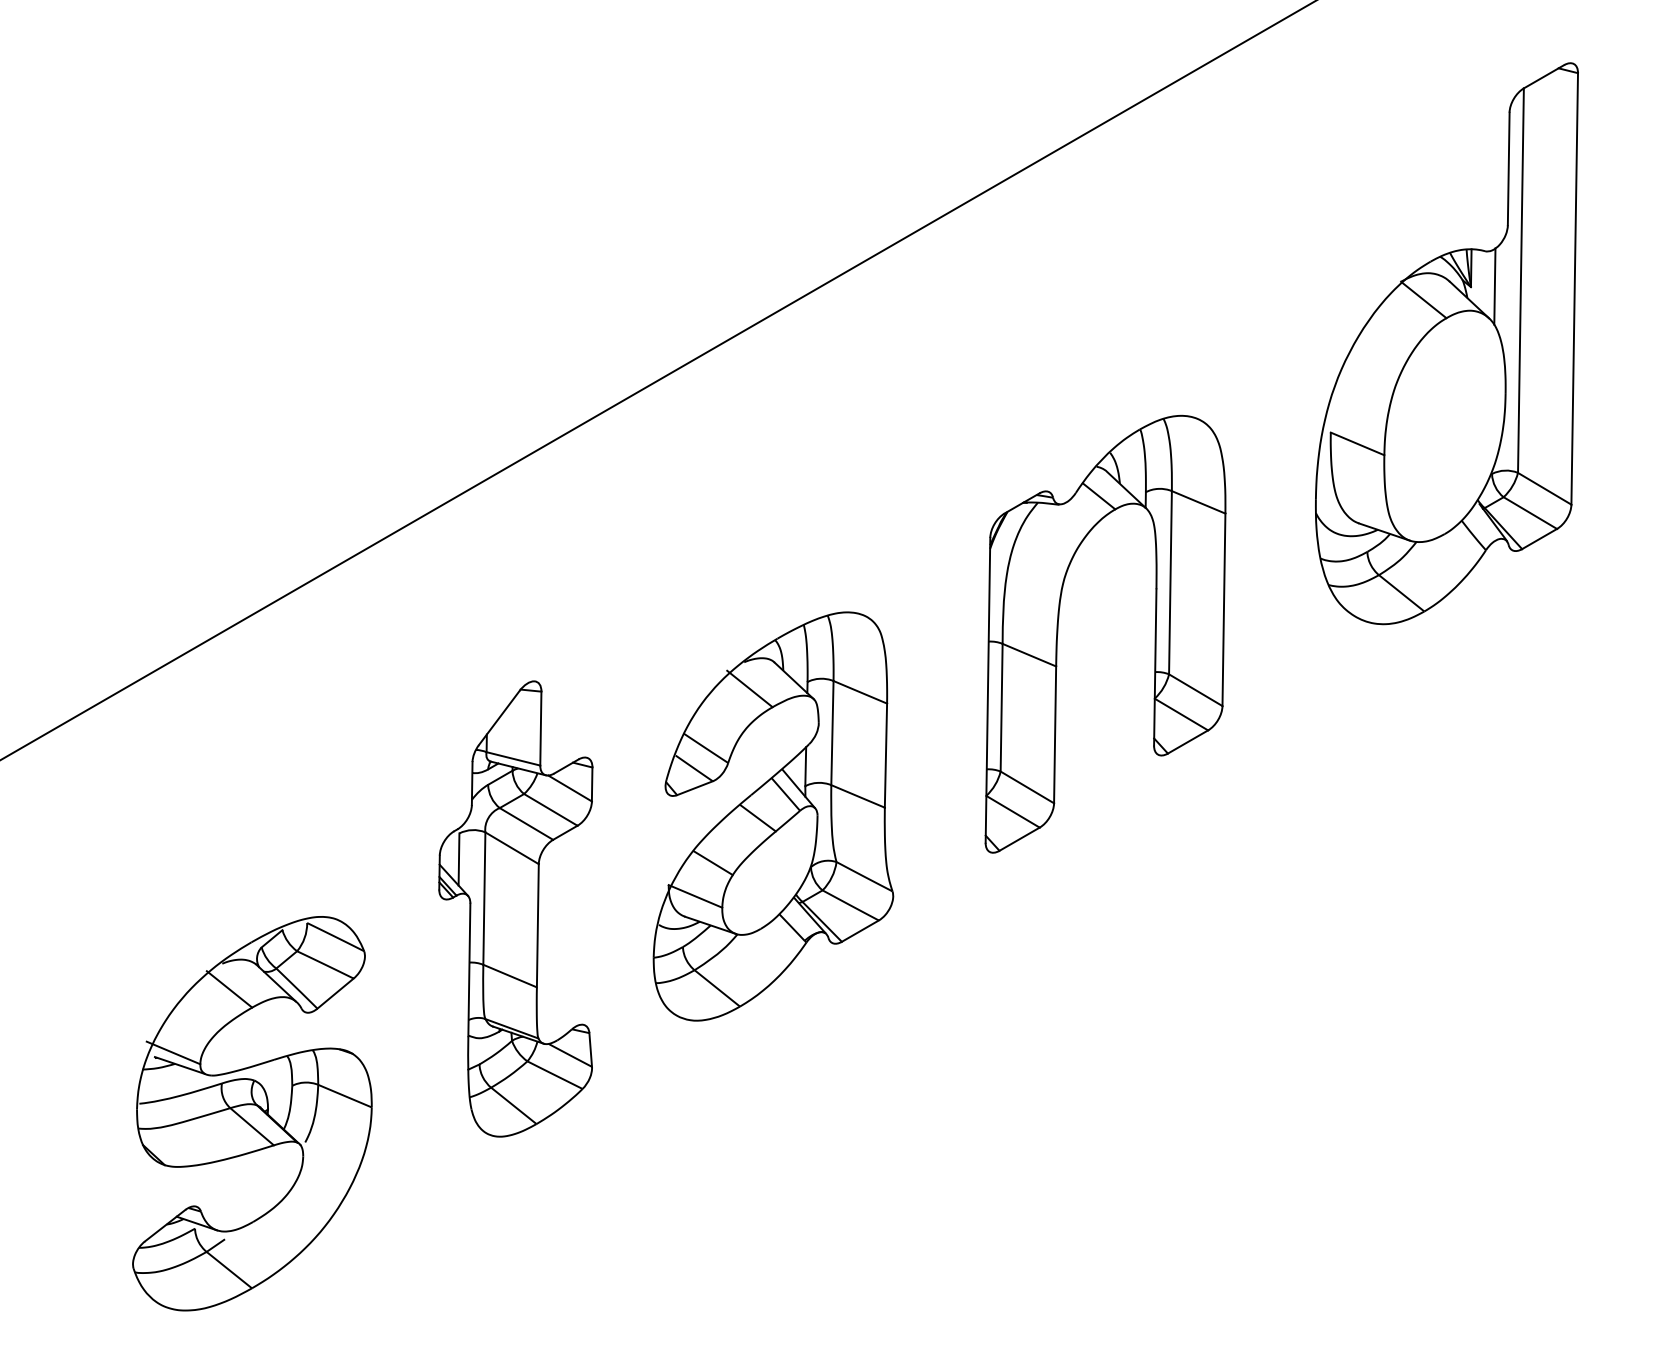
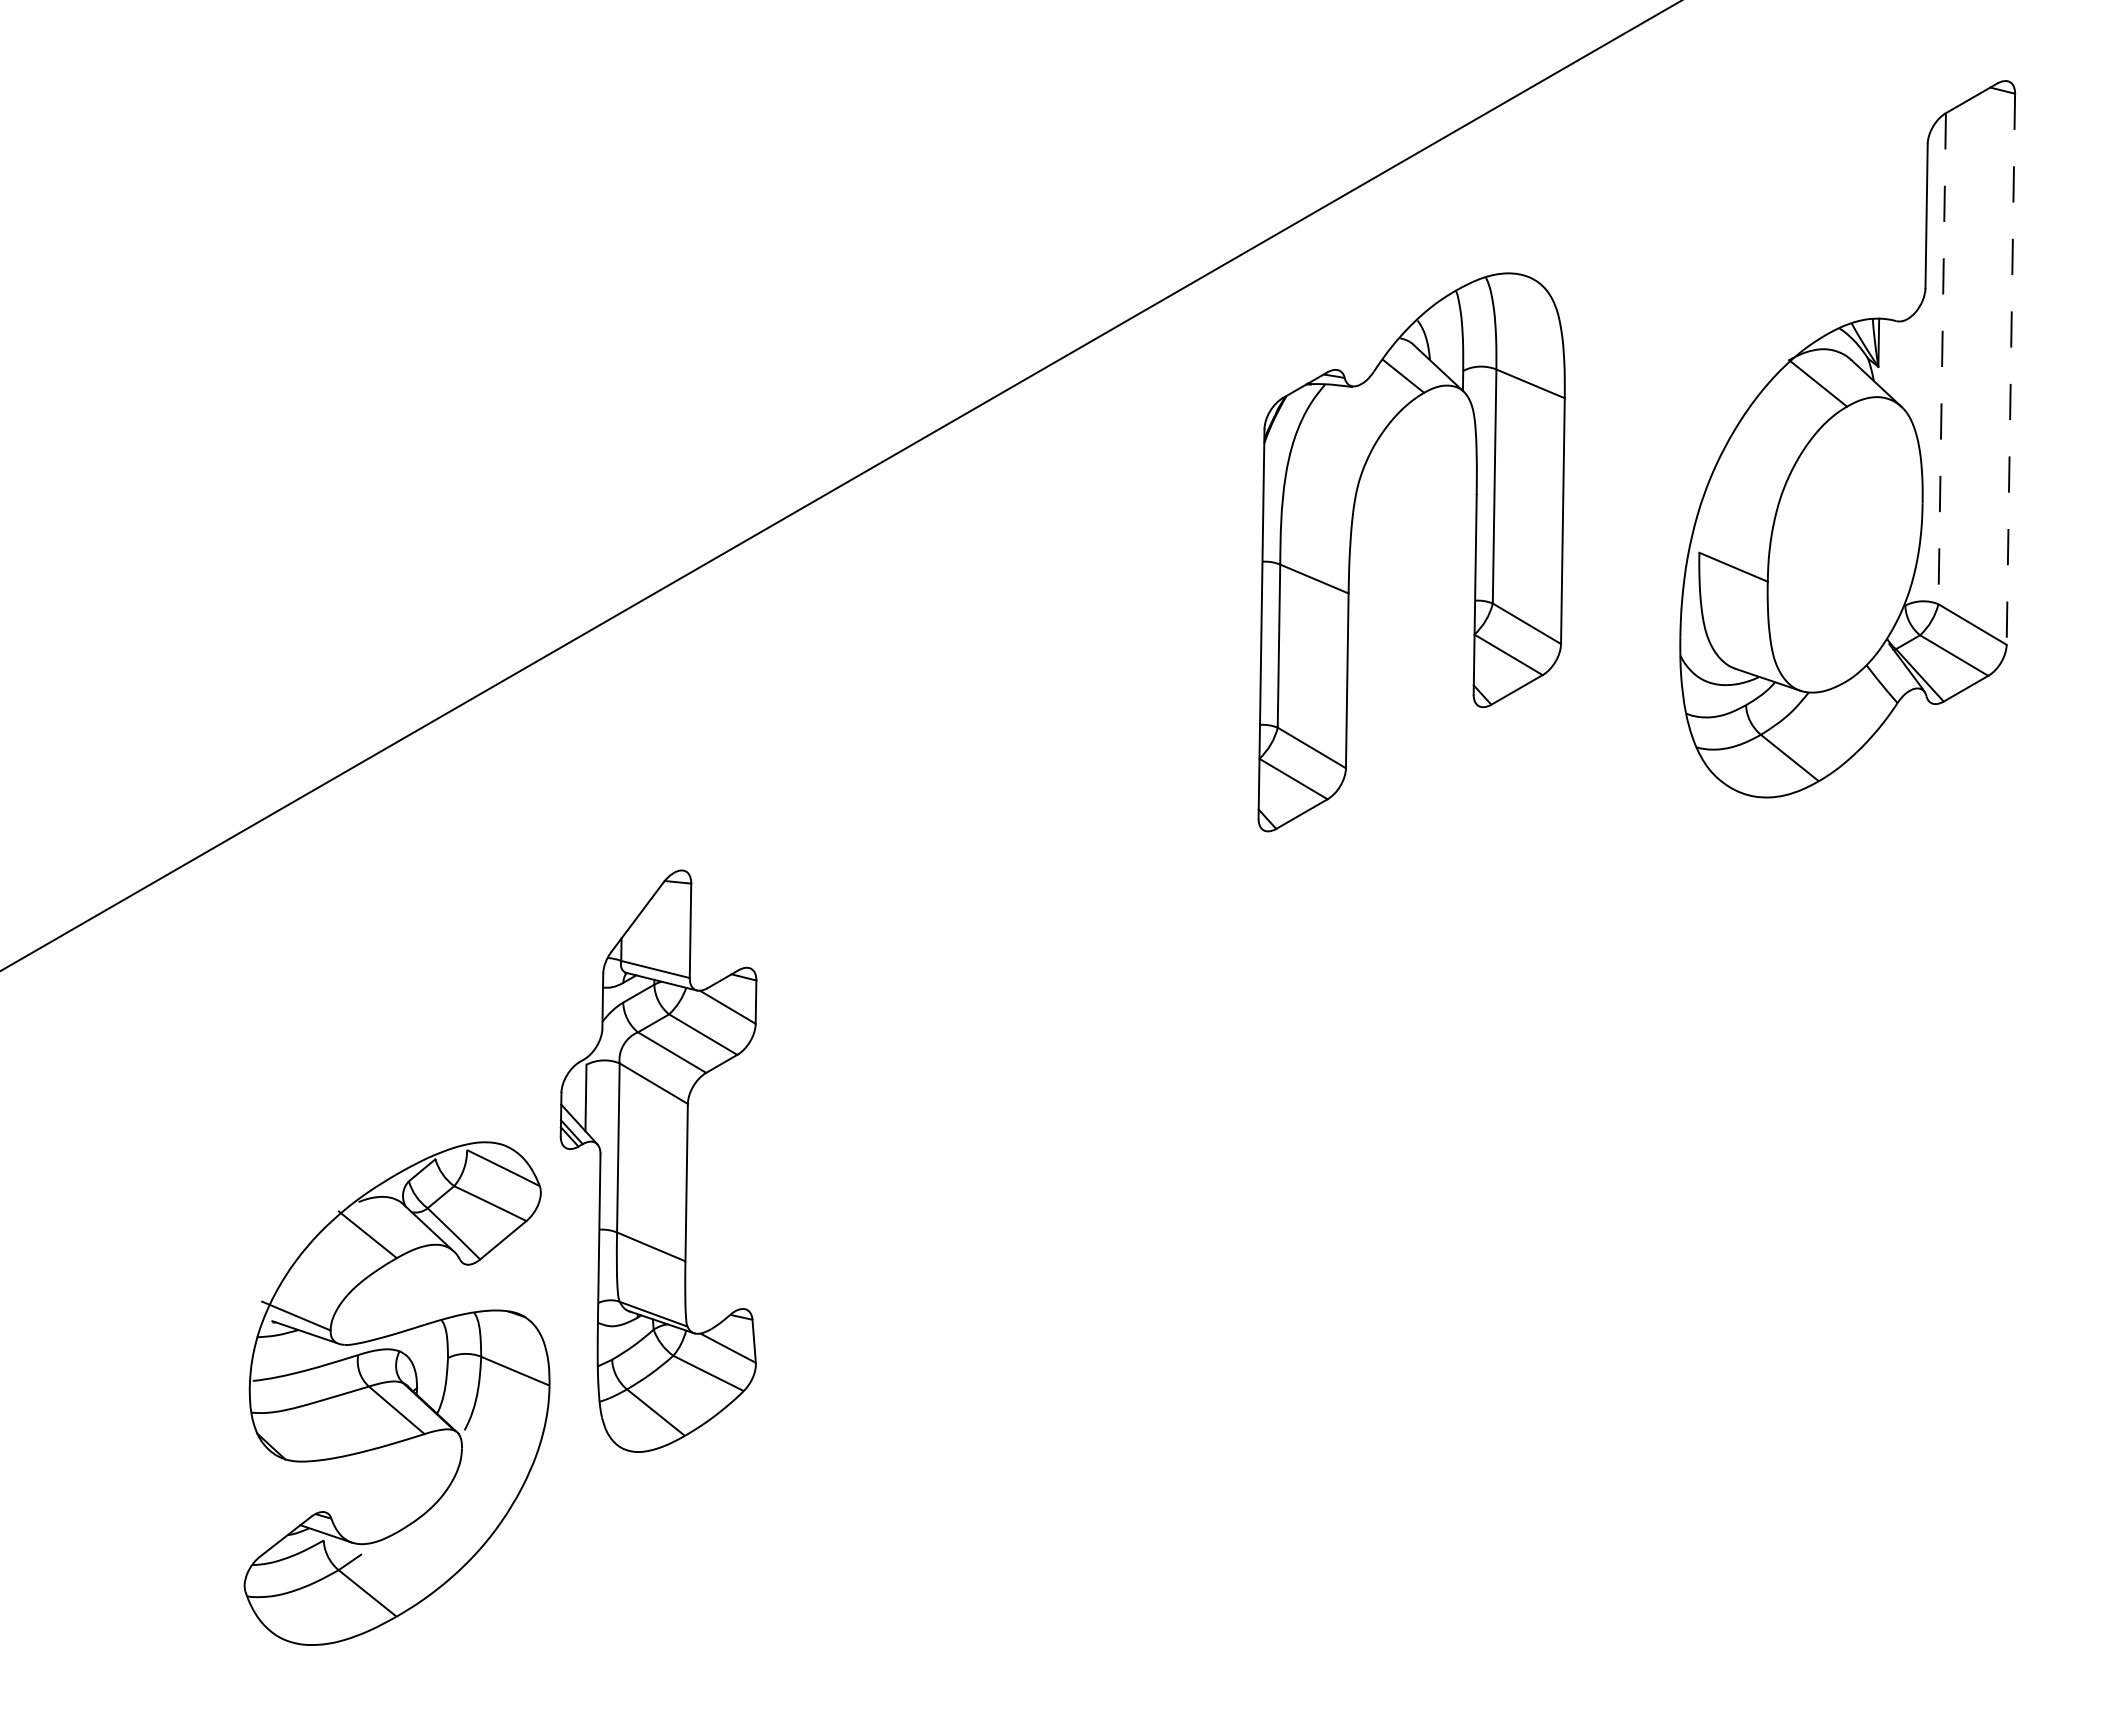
line: (1521, 280) -> (1942, 358), solid -> dashed
line: (1494, 285) -> (1908, 365), removed
line: (1574, 289) -> (2010, 369), solid -> dashed
part: (1058, 630) -> (1351, 547), moved
part: (773, 816) -> (987, 1042), removed
part: (251, 1113) -> (396, 1393), moved

